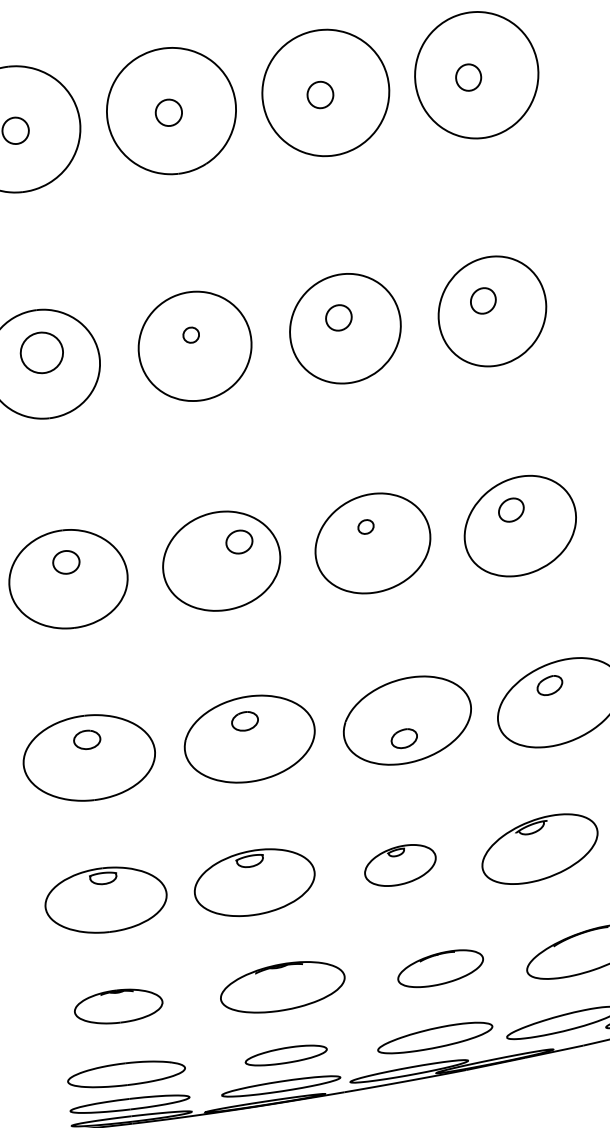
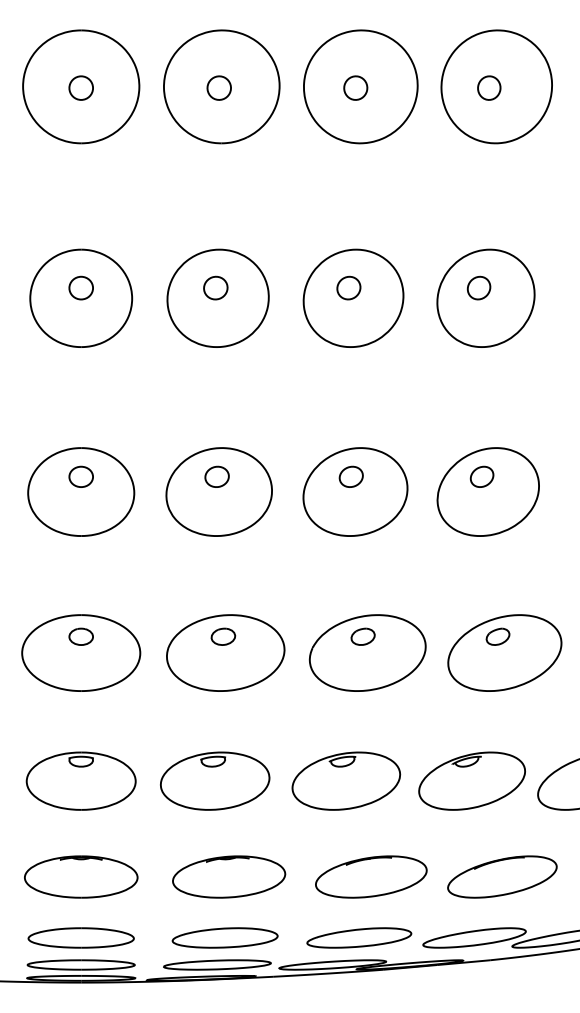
part: (190, 334) -> (215, 287), size x1.67
part: (40, 352) -> (80, 287), size x0.62
part: (365, 526) -> (350, 476), size x1.67
part: (238, 541) -> (216, 476), moved
part: (403, 738) -> (362, 636), moved
part: (400, 864) -> (346, 780), size x1.67
part: (440, 968) -> (371, 876), size x1.43
part: (118, 1005) -> (81, 876), size x1.43
part: (285, 1054) -> (224, 937), size x1.43

